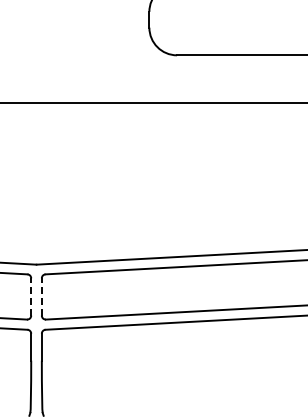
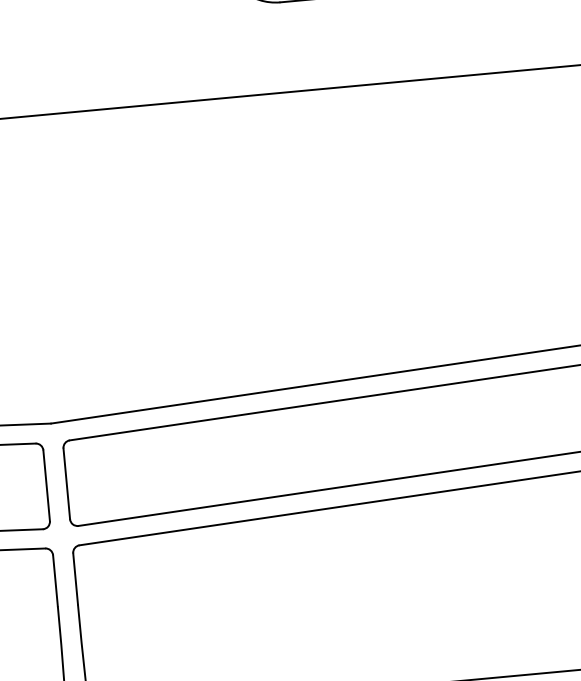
line: (31, 296) -> (47, 484), dashed -> solid
line: (41, 296) -> (66, 483), dashed -> solid

